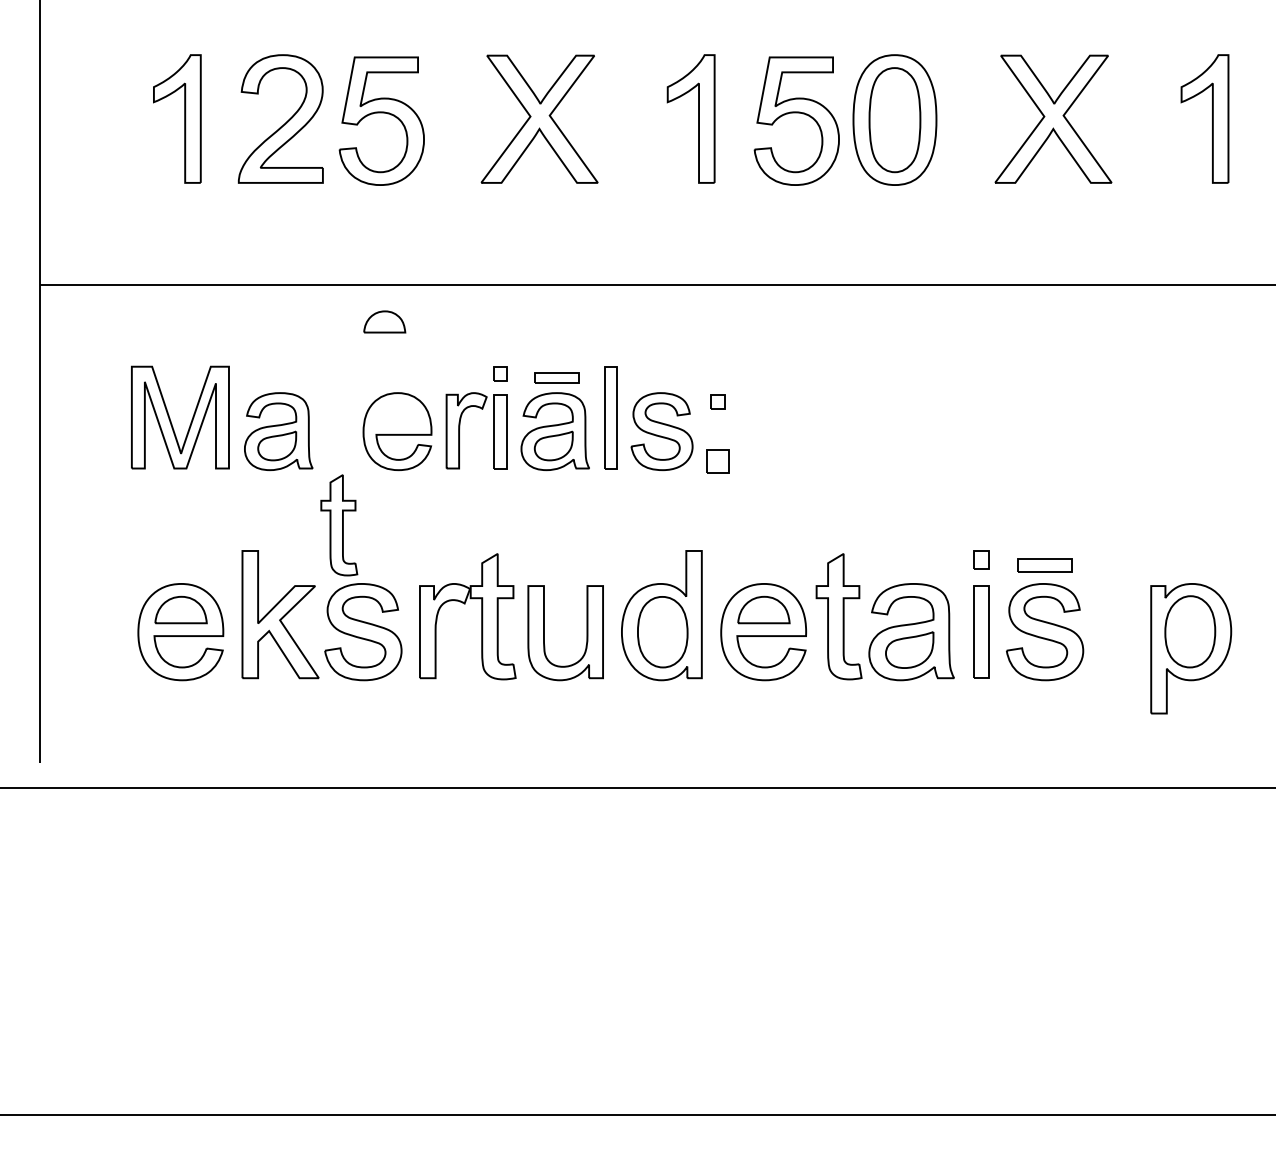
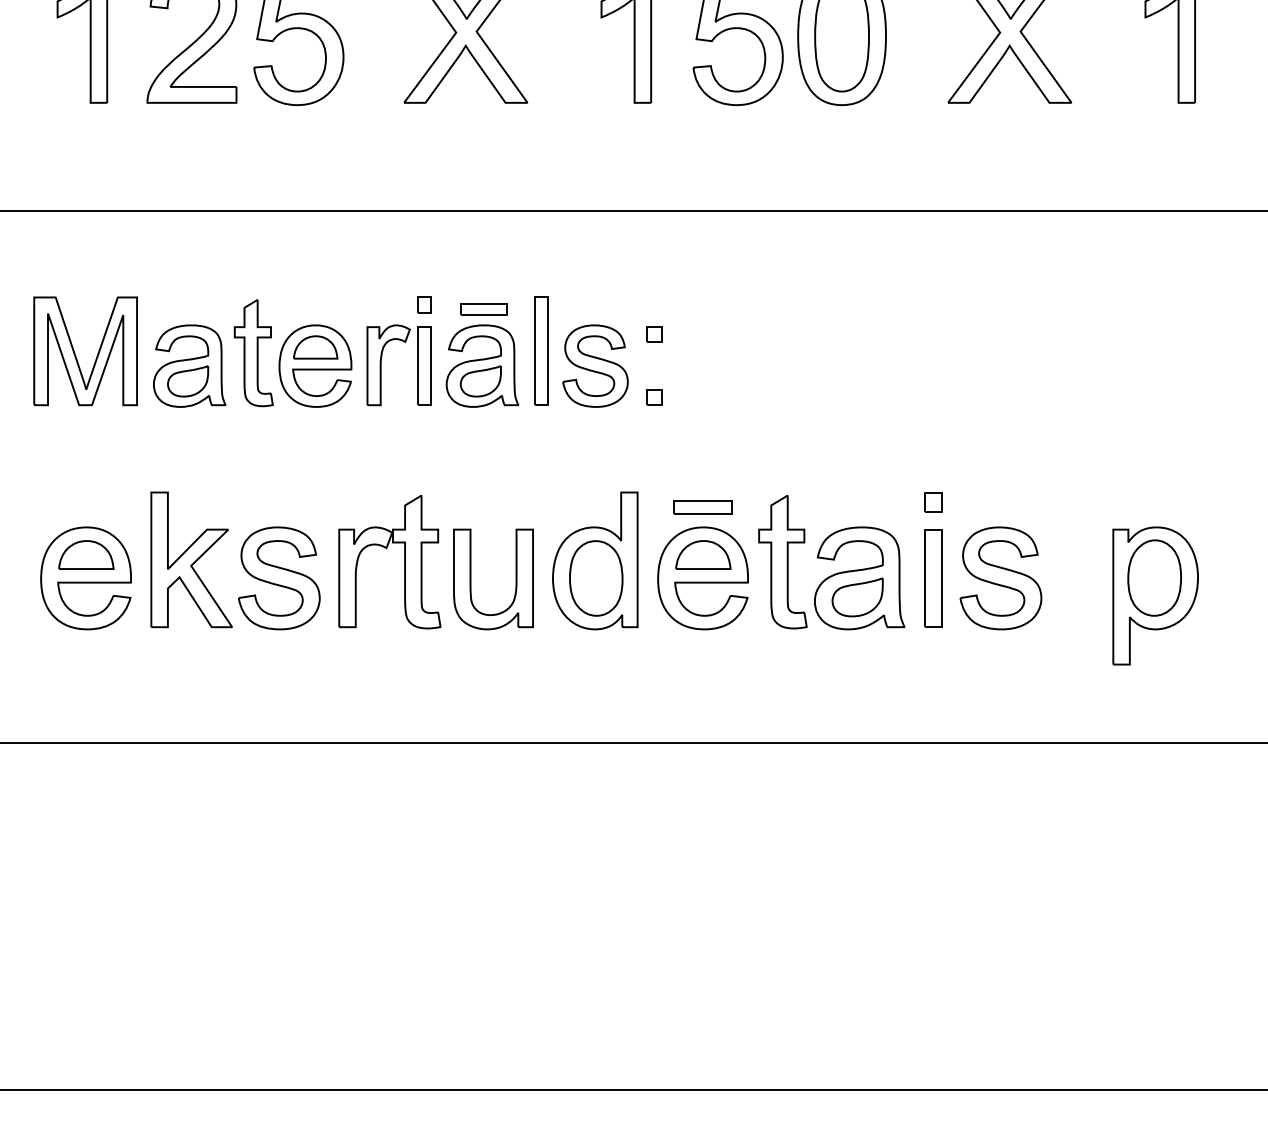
part: (384, 321) -> (315, 346), moved
part: (717, 461) -> (654, 397), size x0.62
part: (339, 525) -> (254, 353), moved
part: (1044, 565) -> (702, 507), moved

